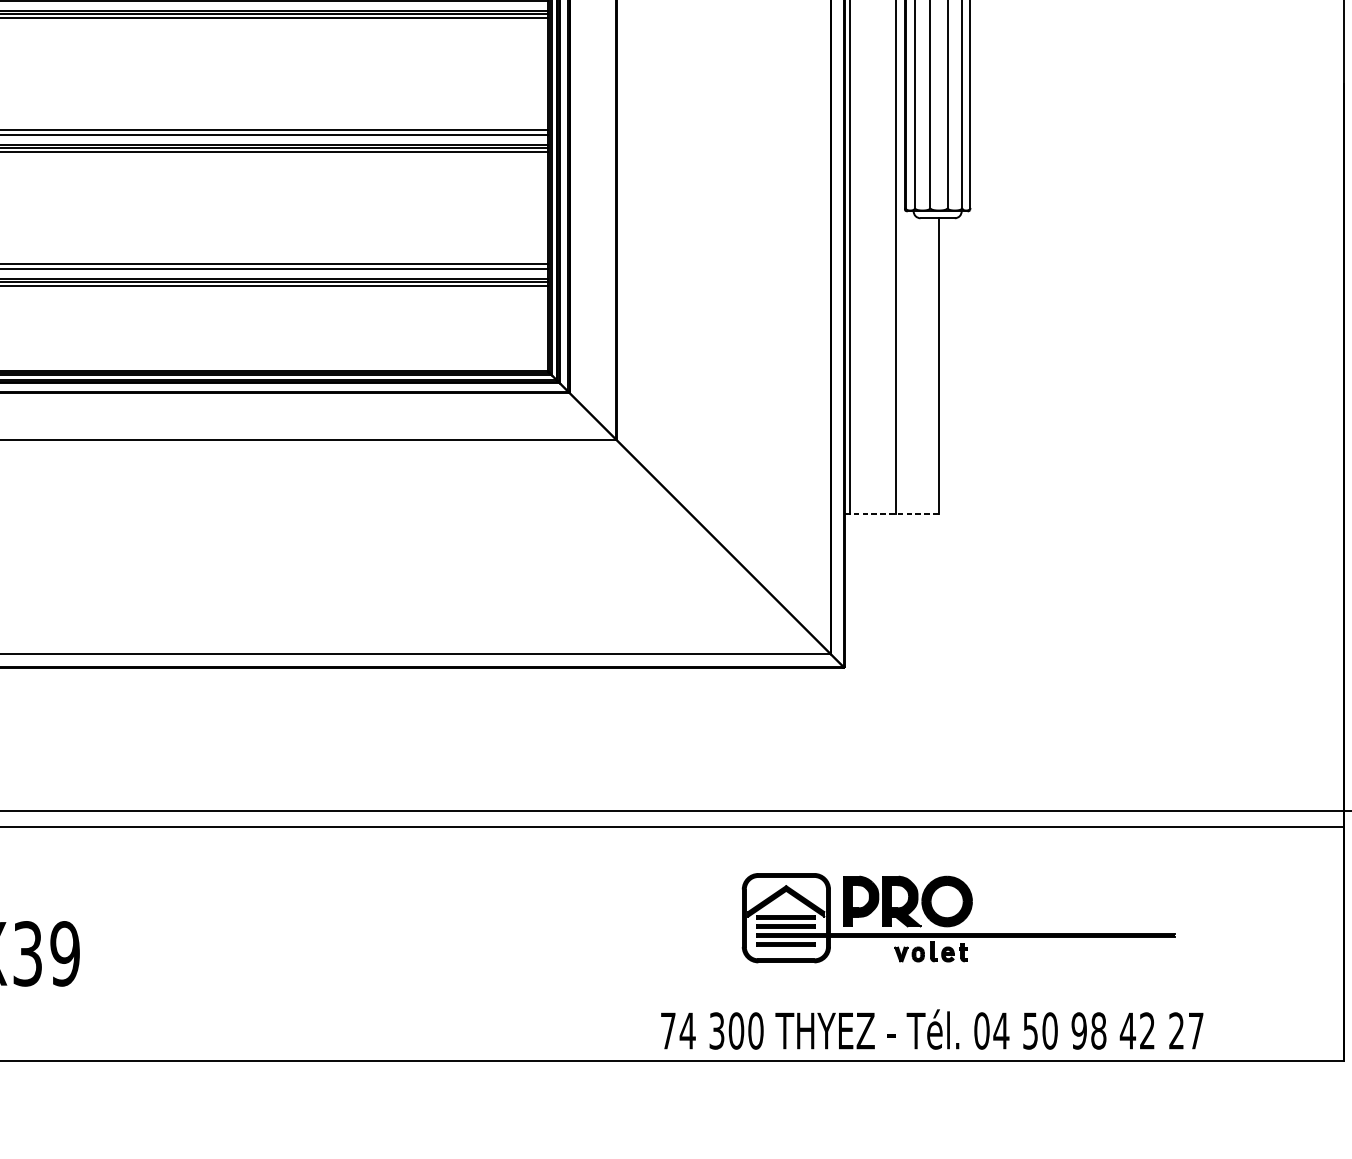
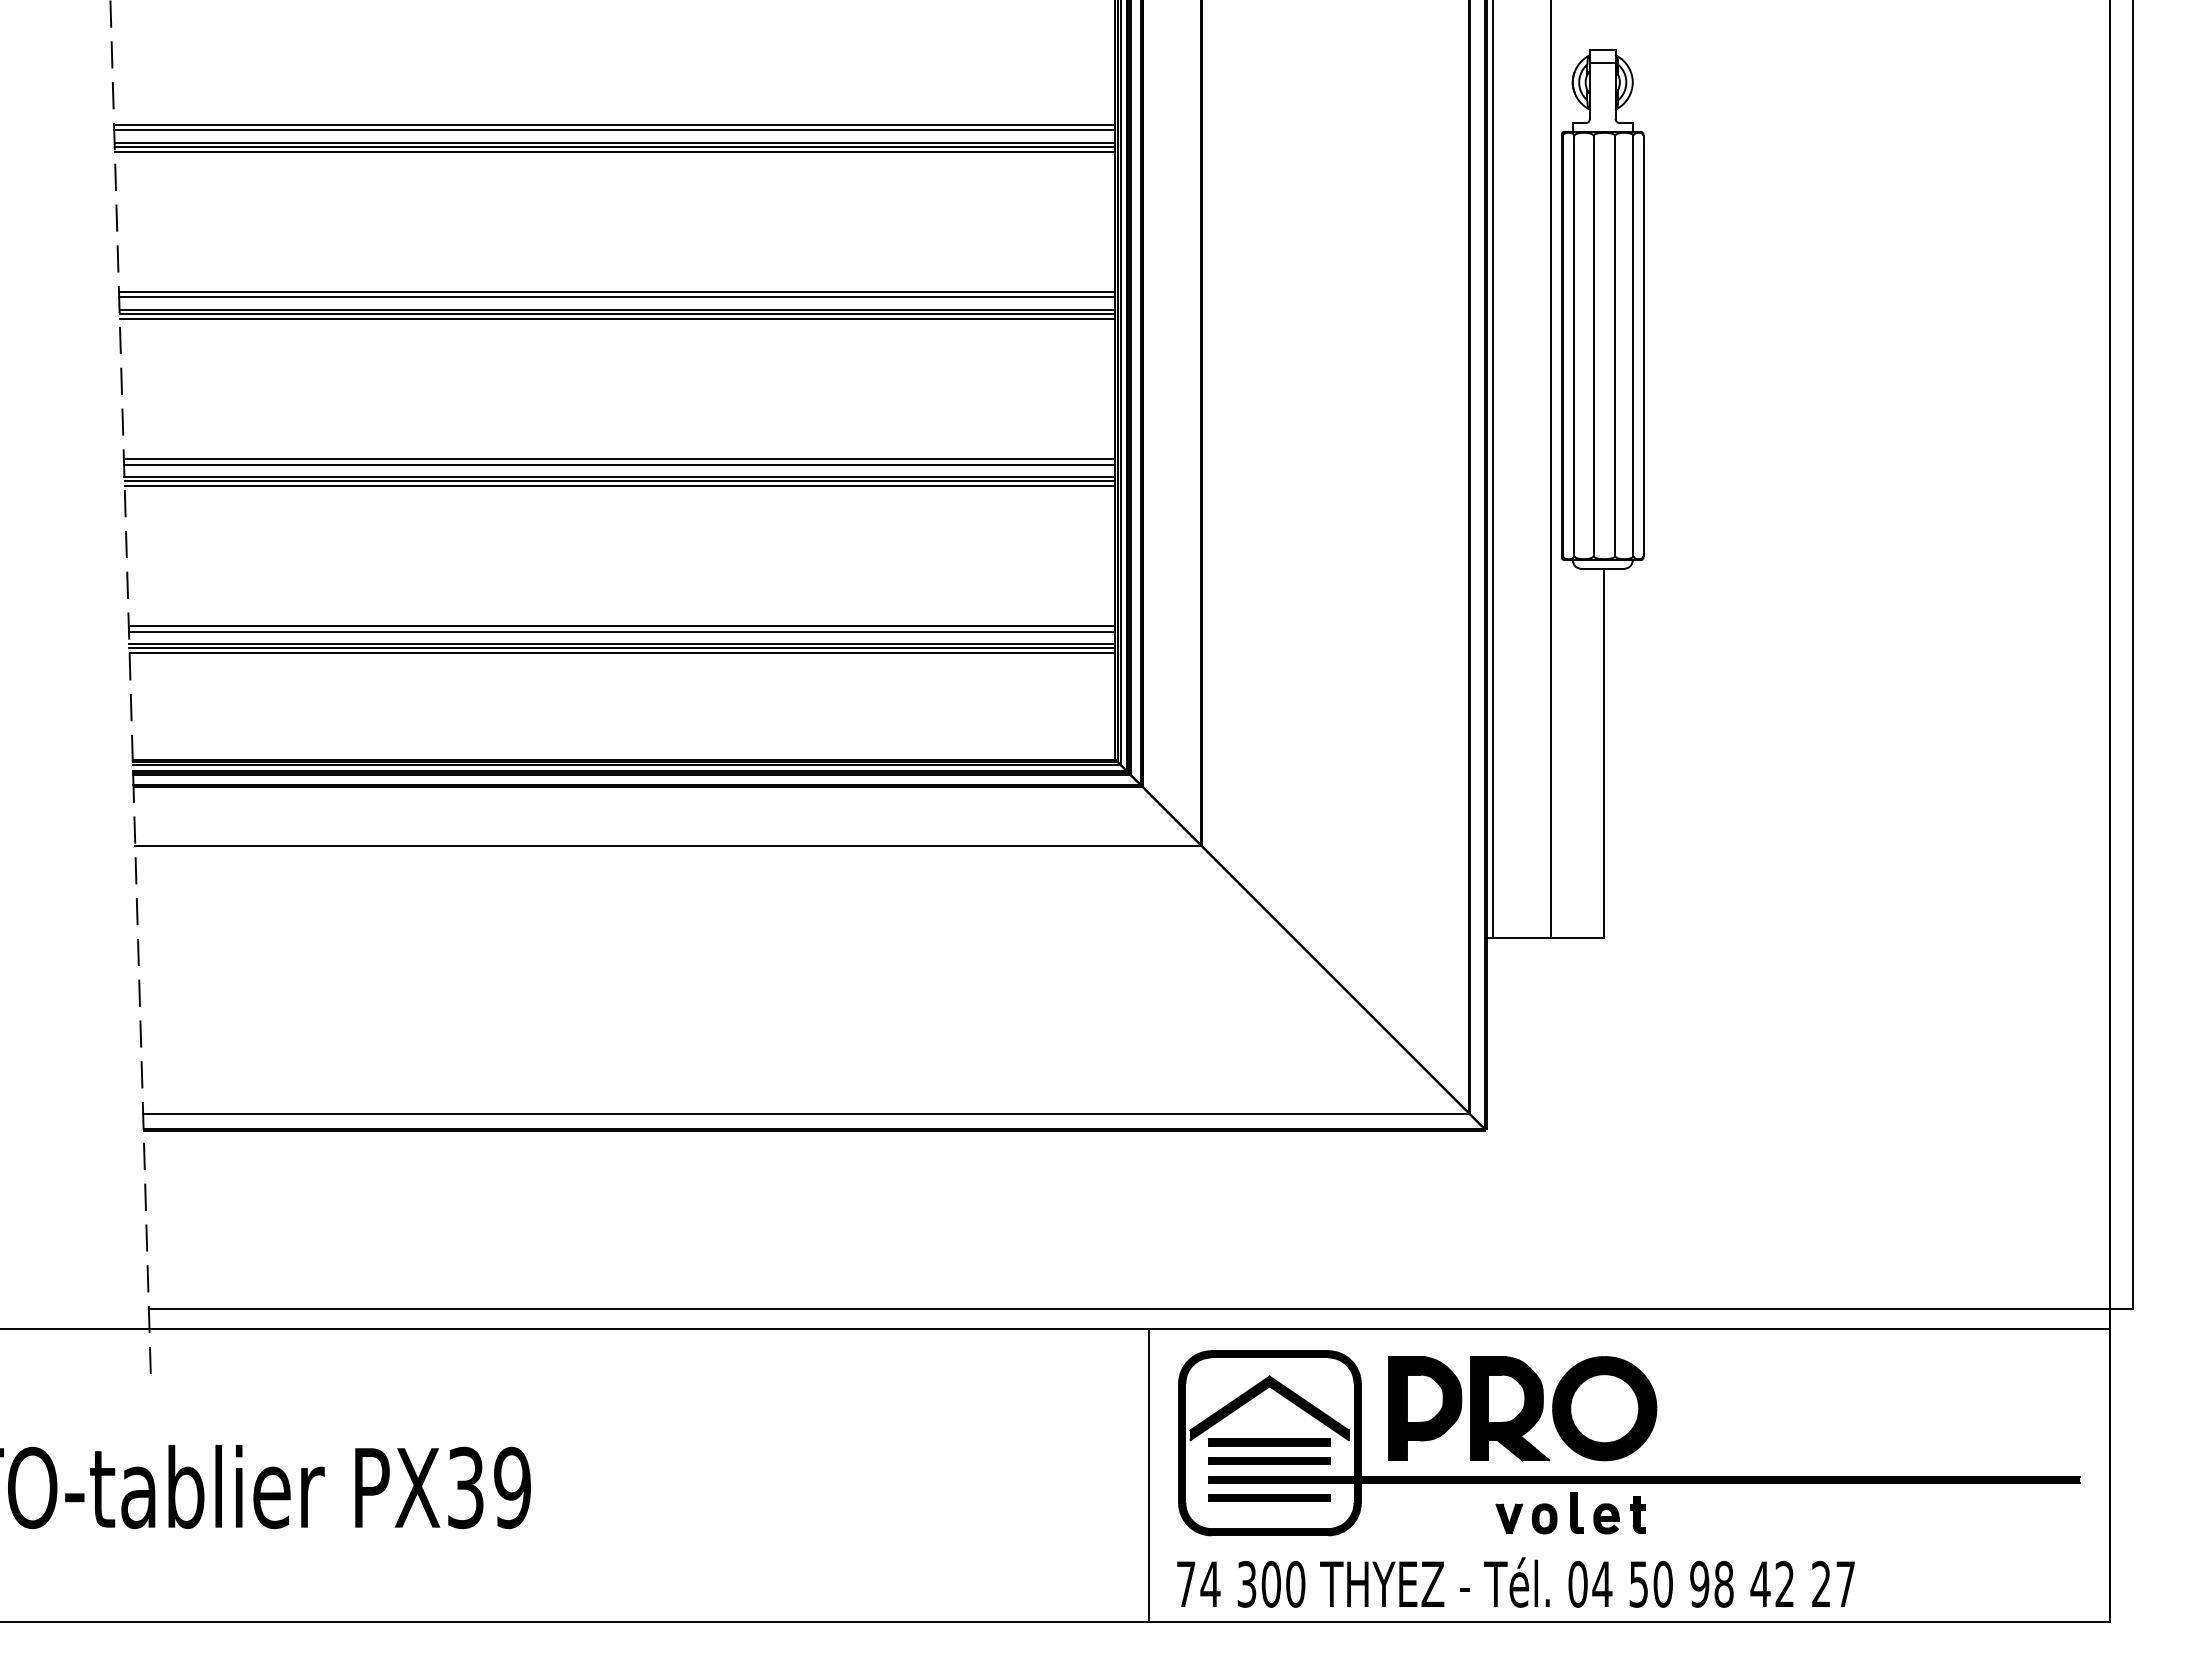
line: (891, 513) -> (1545, 937), dashed -> solid
part: (959, 918) -> (1629, 1443), size x1.67
line: (574, 943) -> (1149, 1475), added
text: (931, 1029) -> (1515, 1582), moved

